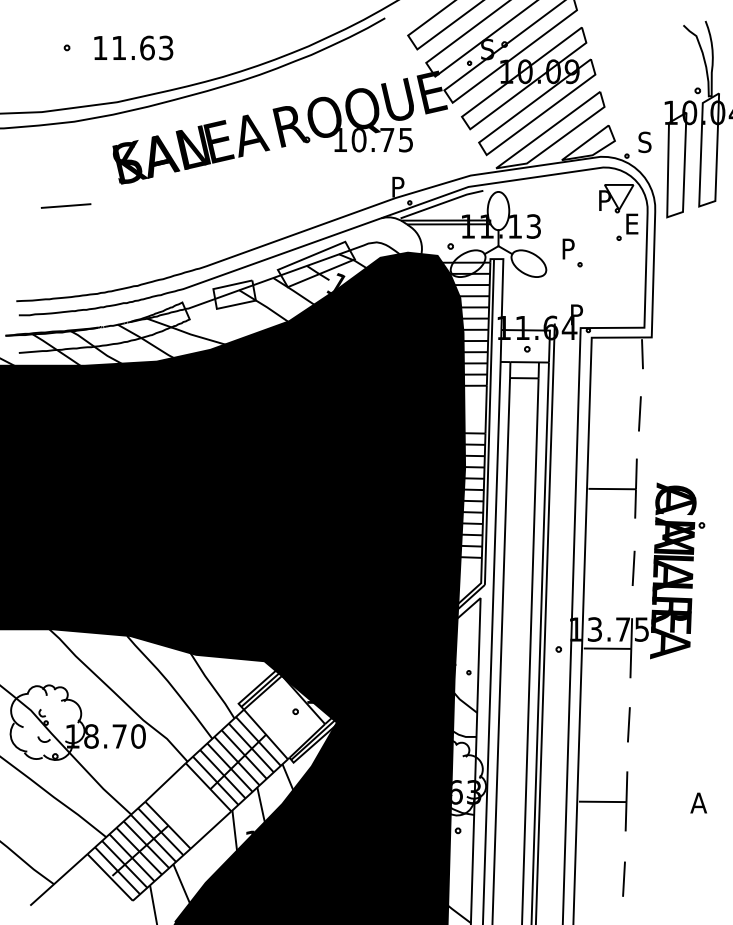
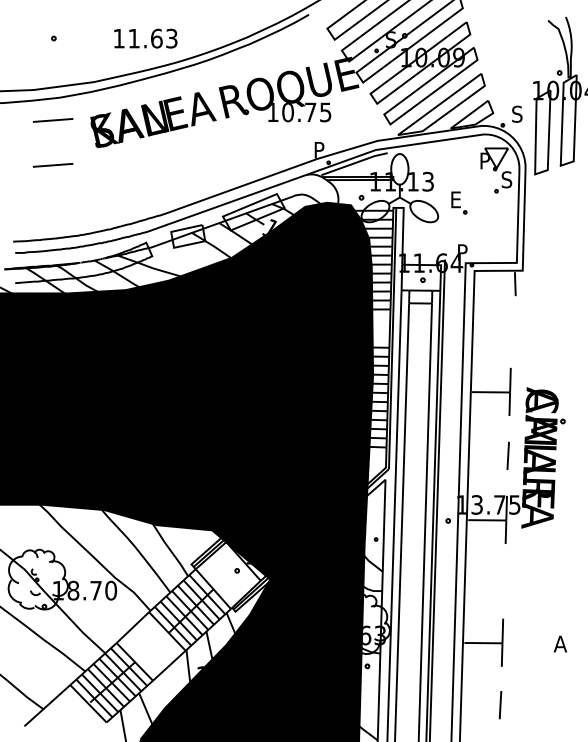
text: (133, 47) -> (145, 38), moved
line: (65, 149) -> (52, 120), added
text: (631, 223) -> (506, 179), E -> S
text: (569, 248) -> (456, 199), P -> E
line: (639, 413) -> (512, 331), removed
line: (628, 724) -> (504, 581), removed

